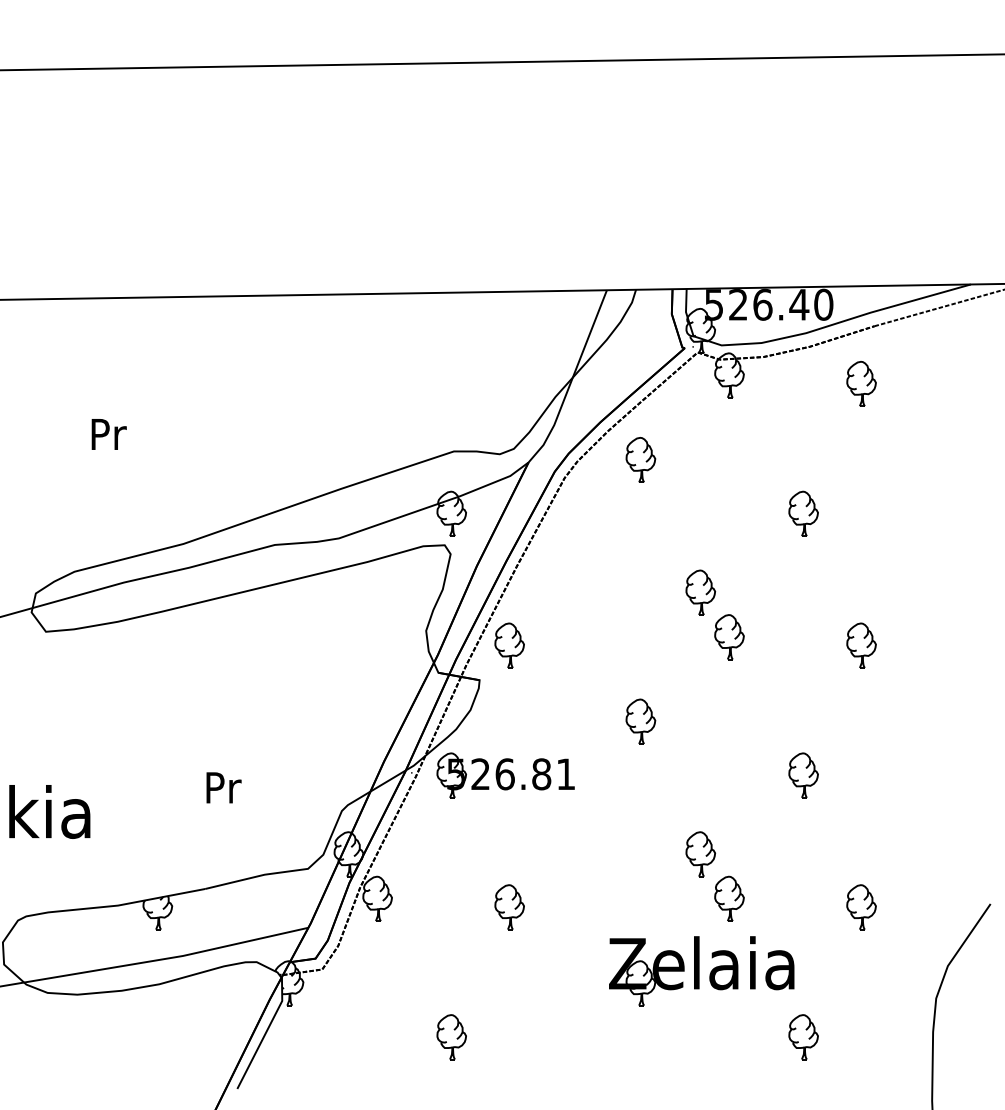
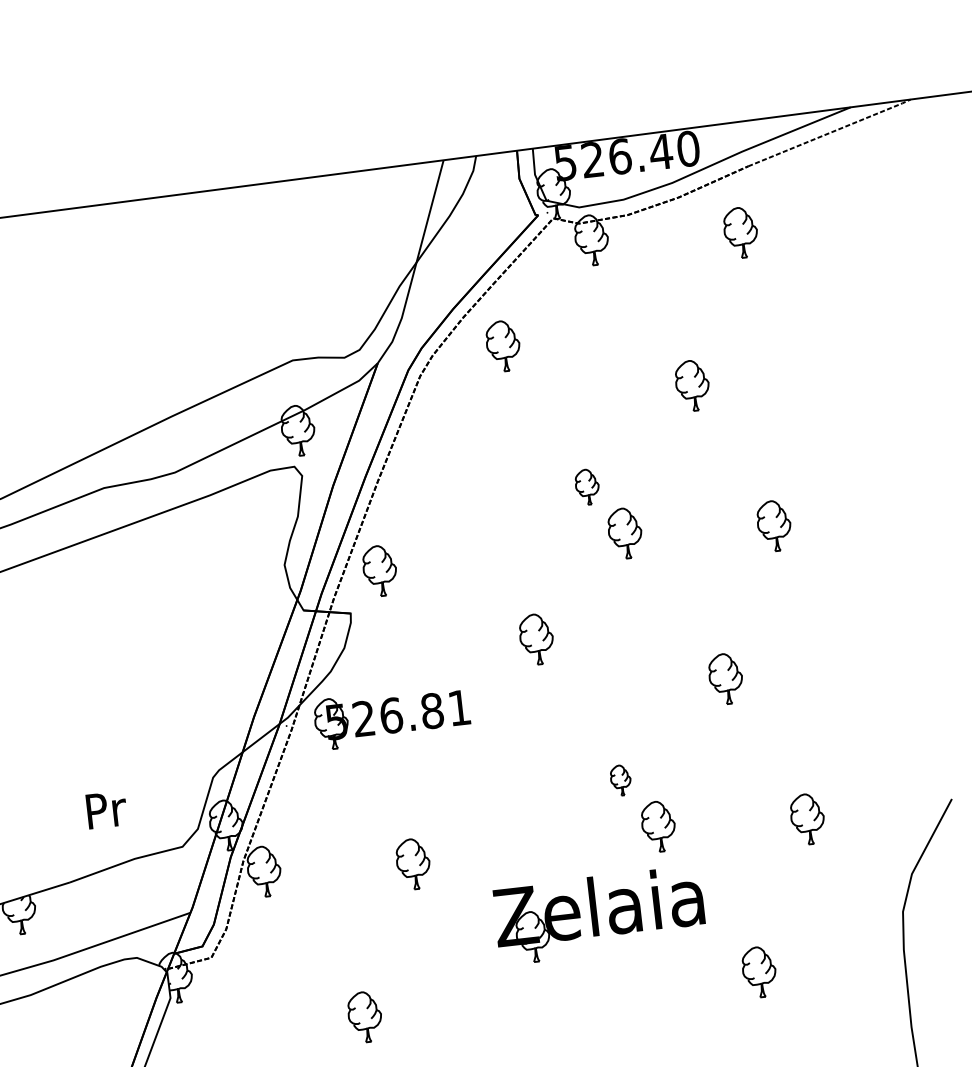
part: (700, 592) -> (587, 487), size x0.7
text: (223, 787) -> (106, 809), moved
part: (700, 854) -> (620, 780), size x0.6
part: (701, 971) -> (599, 915), moved

